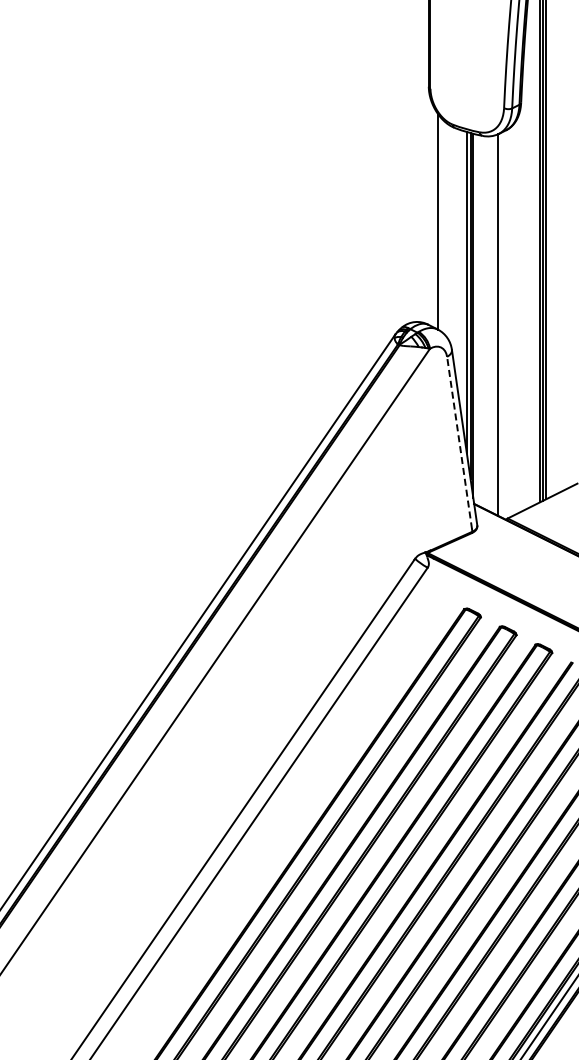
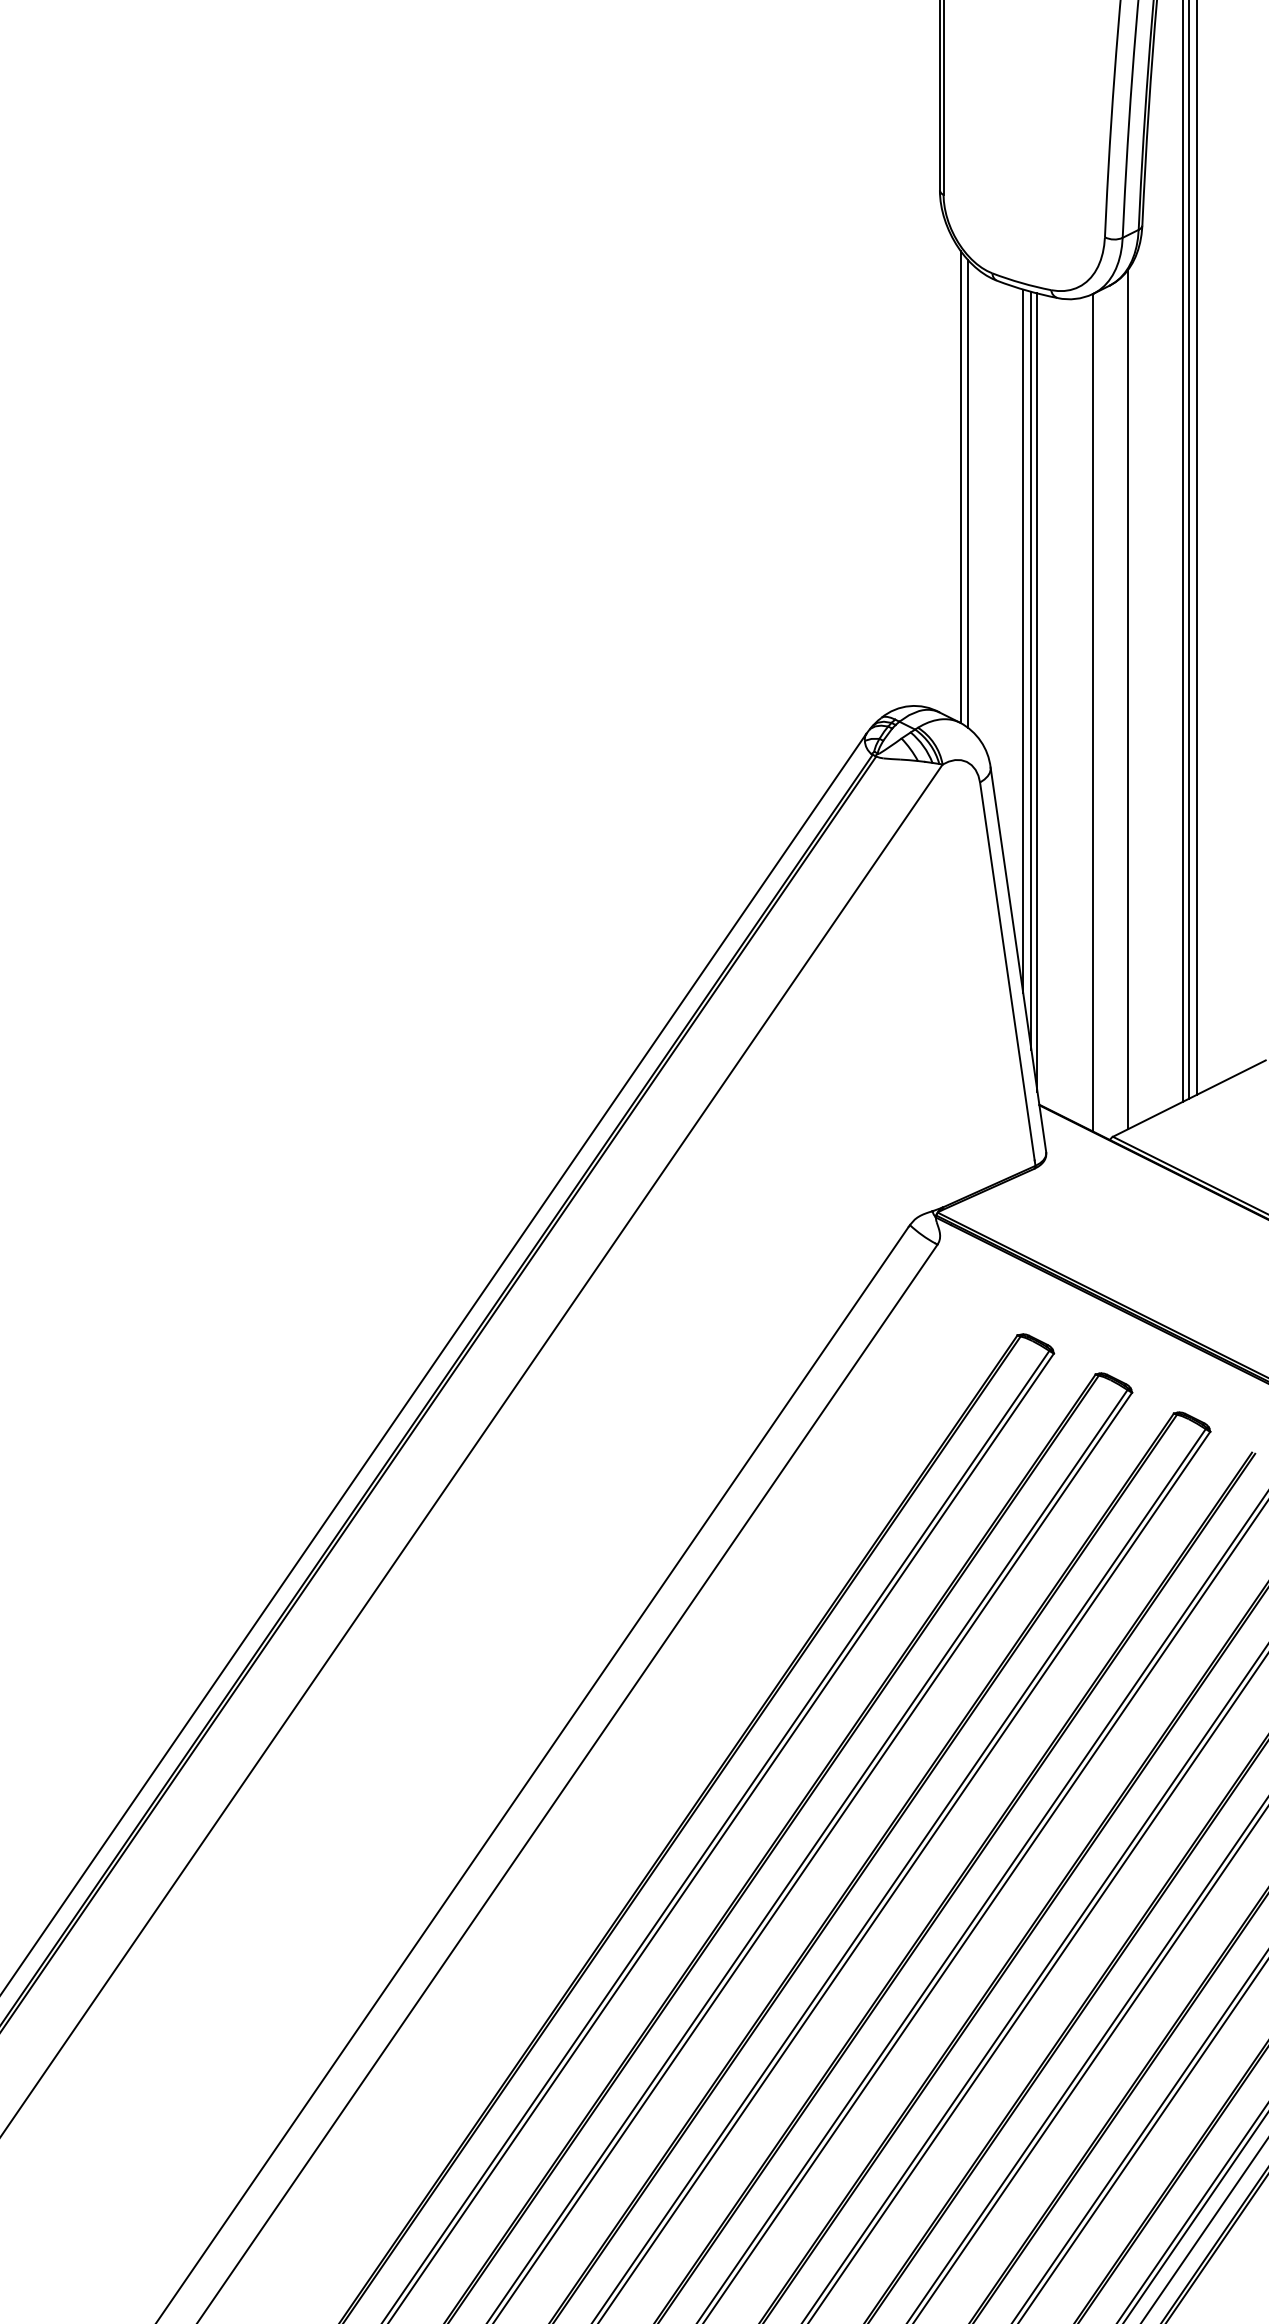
line: (441, 224) -> (967, 492), added
line: (514, 319) -> (1127, 700), added
line: (459, 442) -> (1007, 970), dashed -> solid

